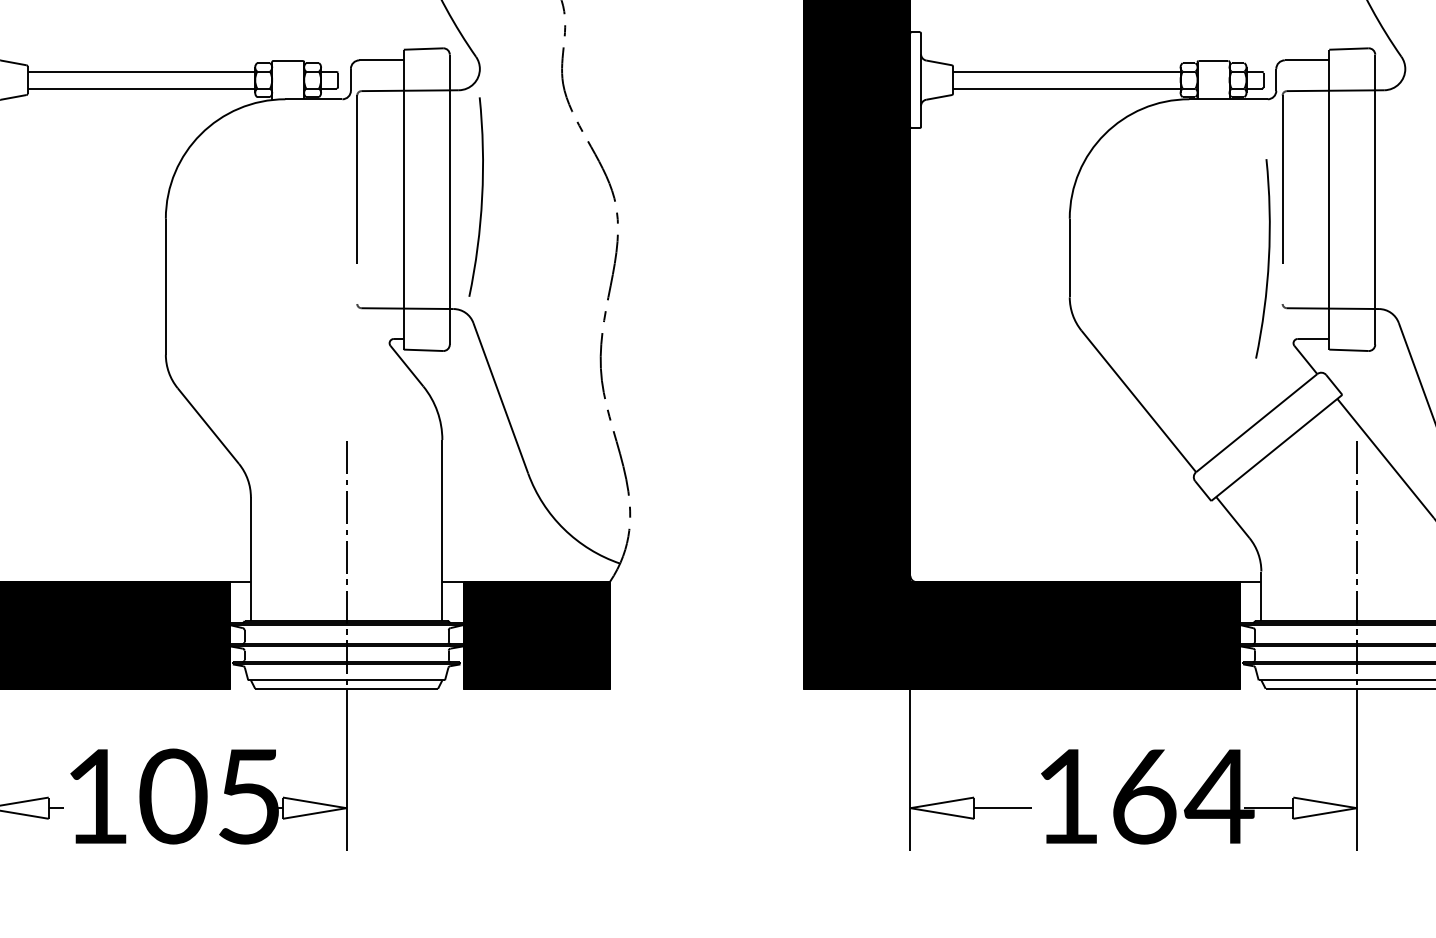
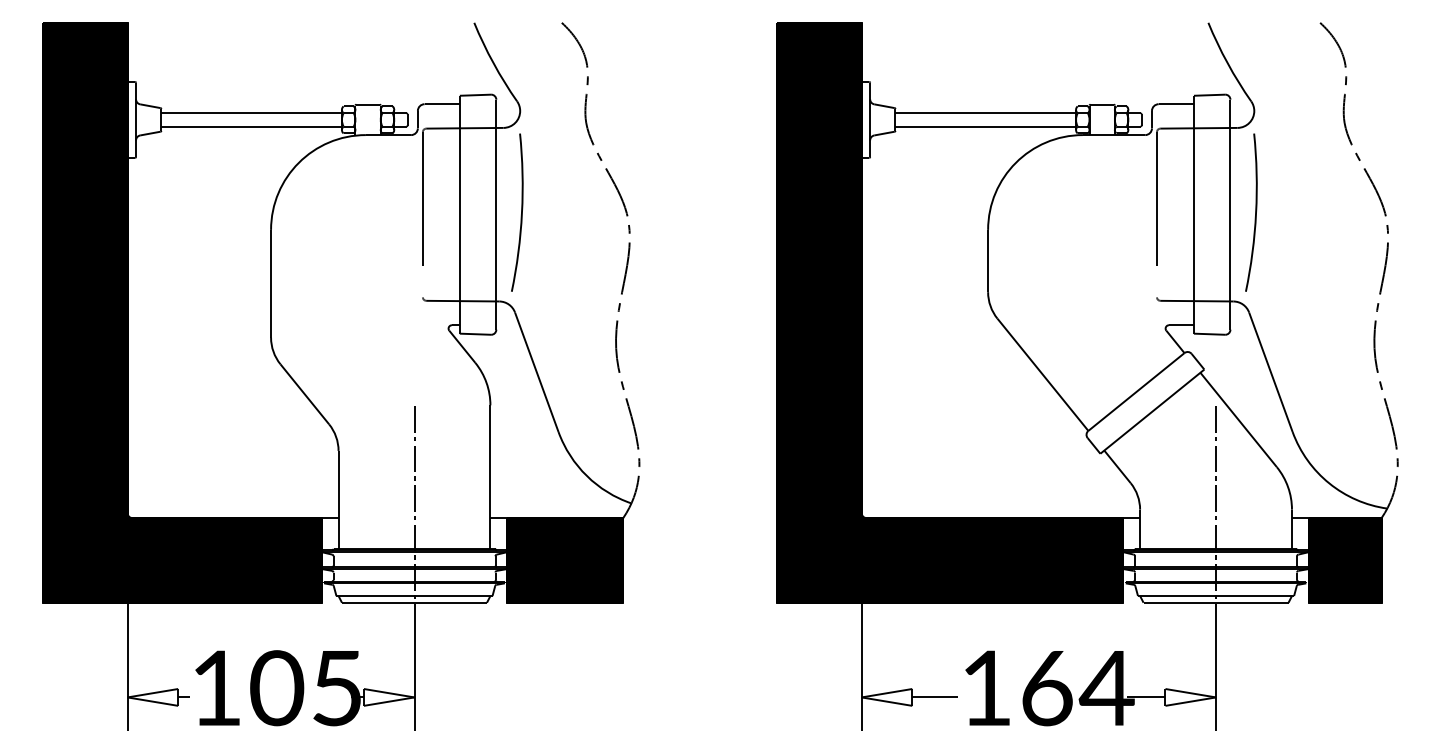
part: (1263, 258) -> (1251, 212), moved

